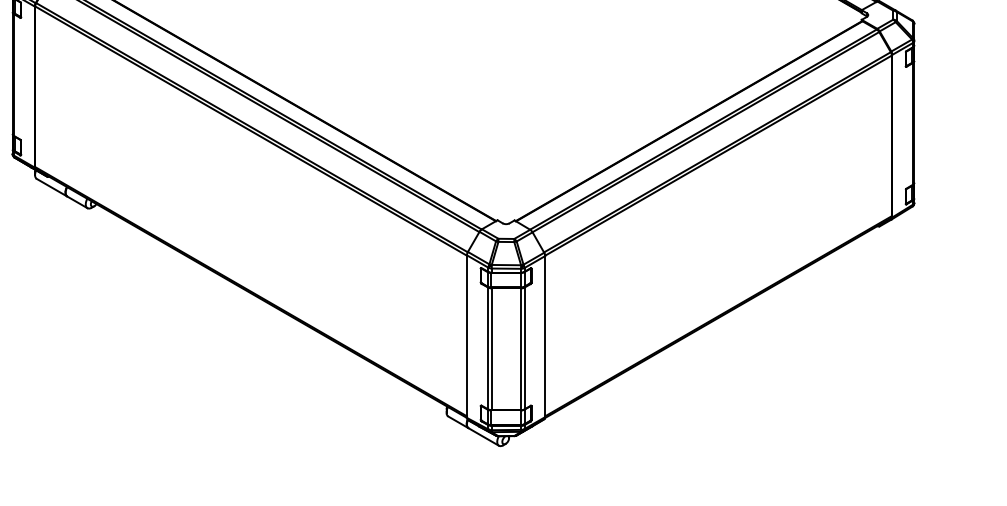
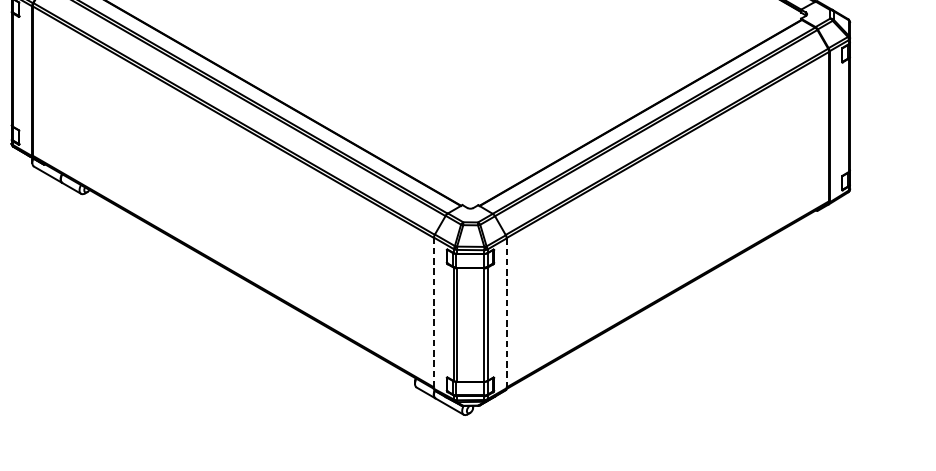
line: (545, 336) -> (507, 313), solid -> dashed
line: (466, 337) -> (433, 314), solid -> dashed

